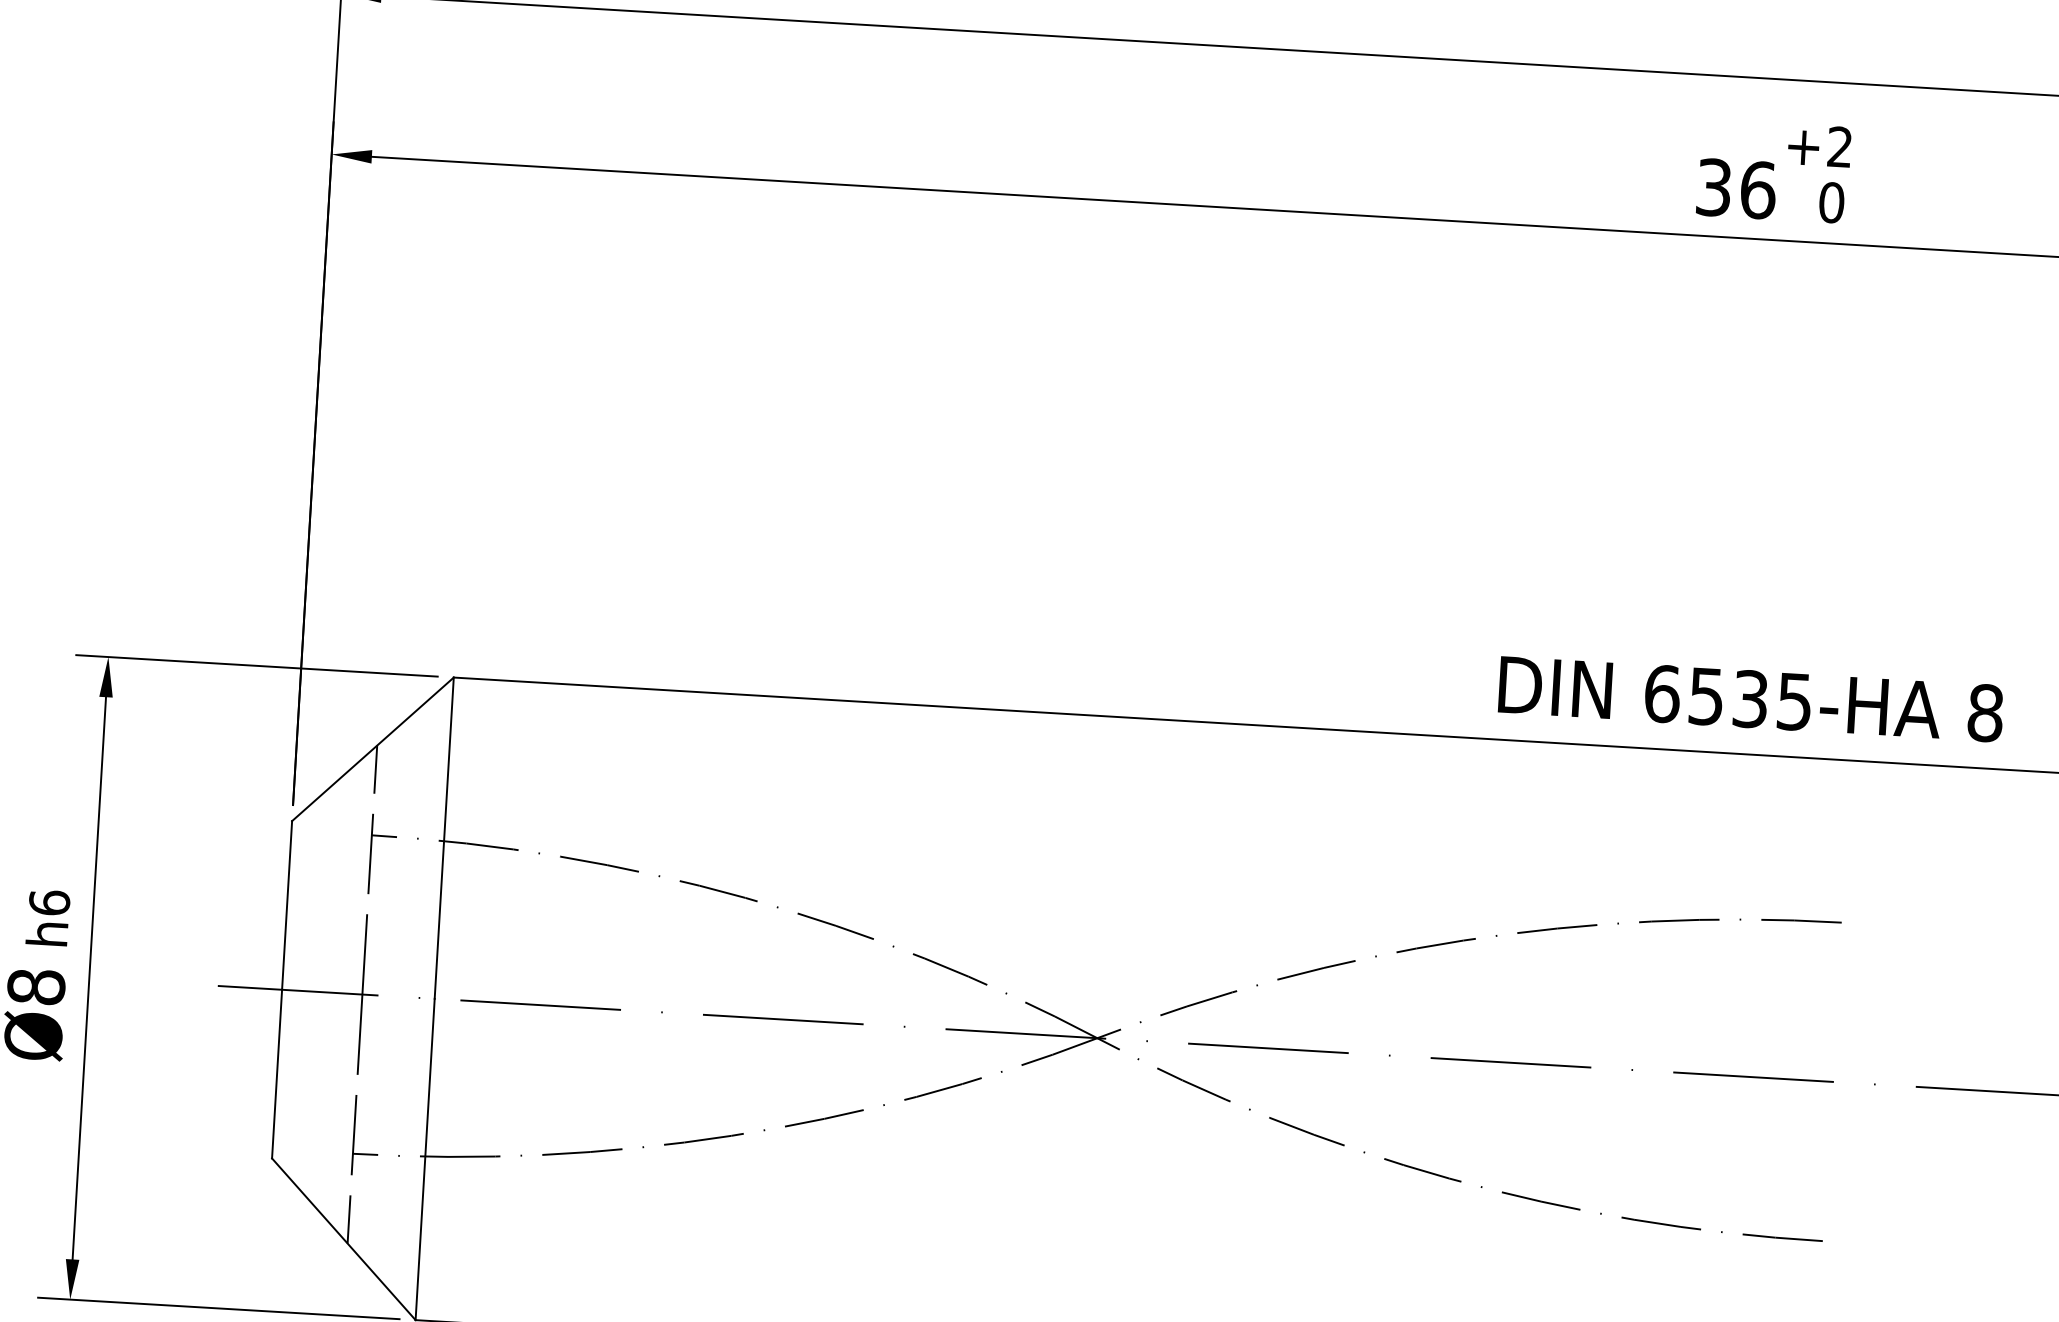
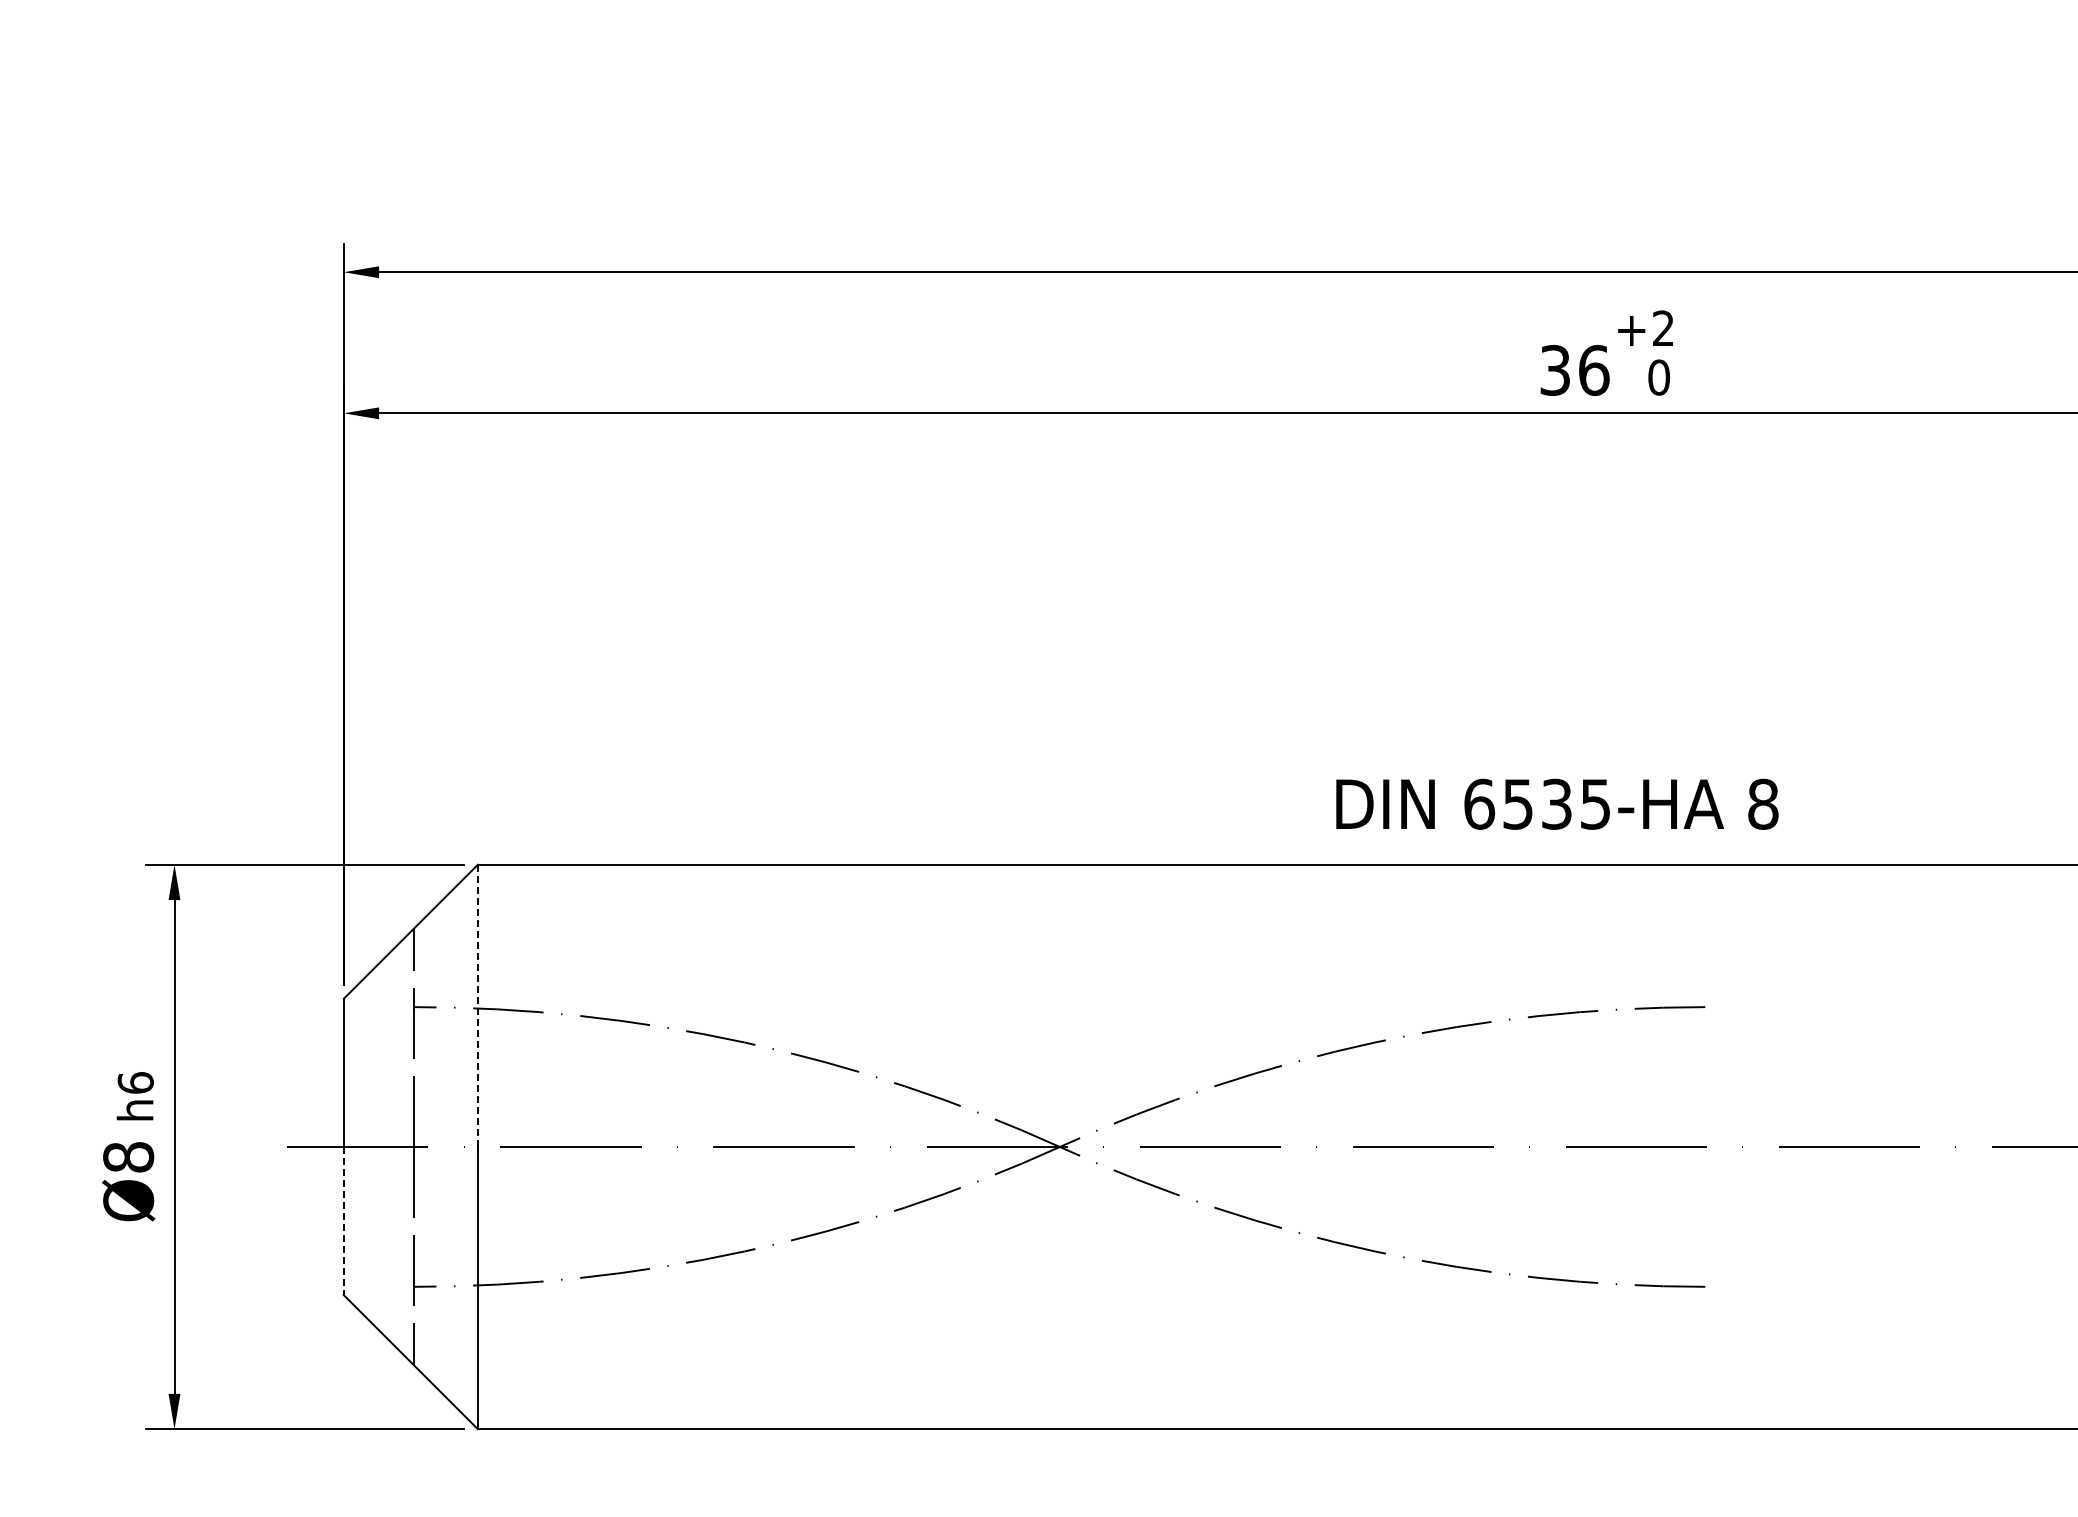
text: (1751, 698) -> (1557, 803), moved
line: (443, 838) -> (477, 1006), solid -> dashed
line: (276, 1074) -> (343, 1221), solid -> dashed

